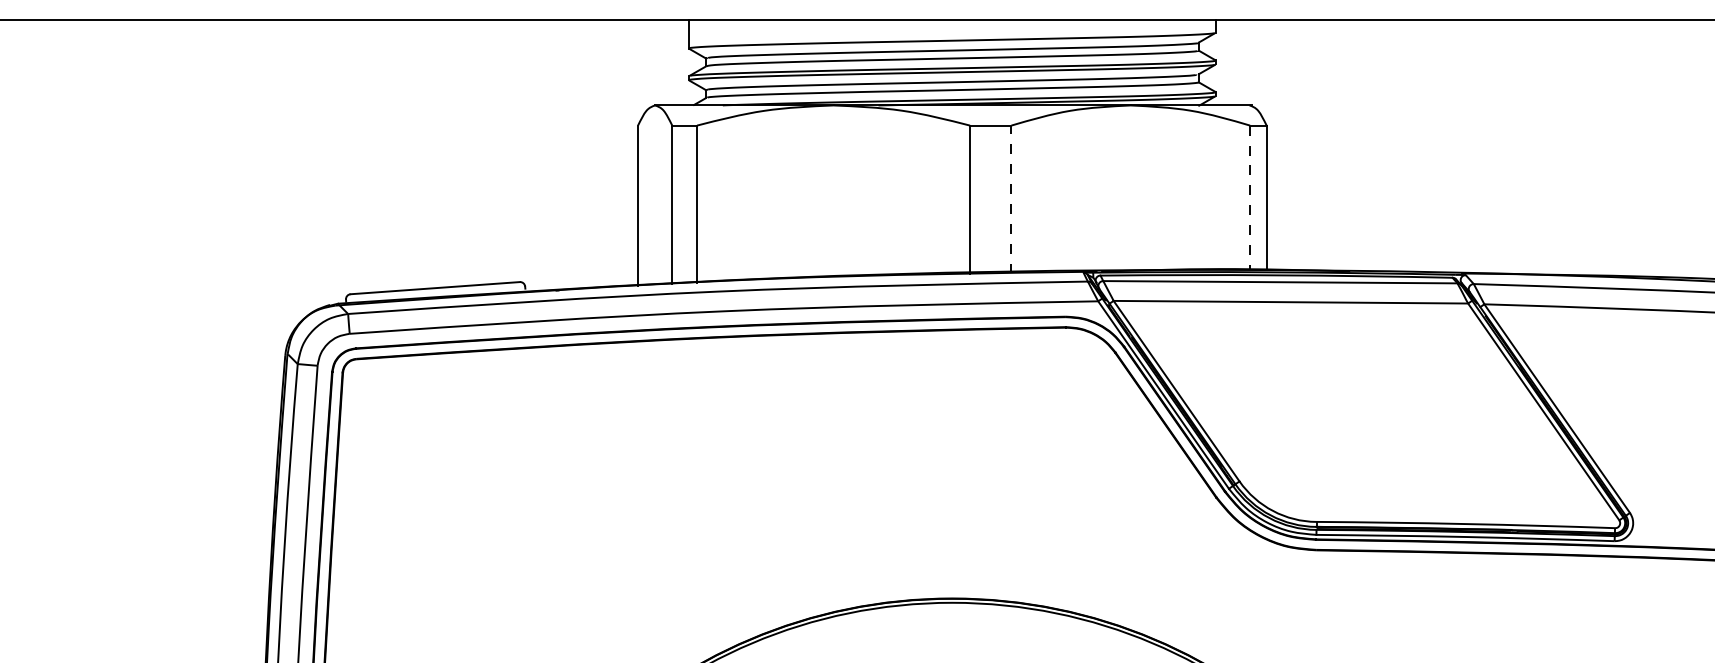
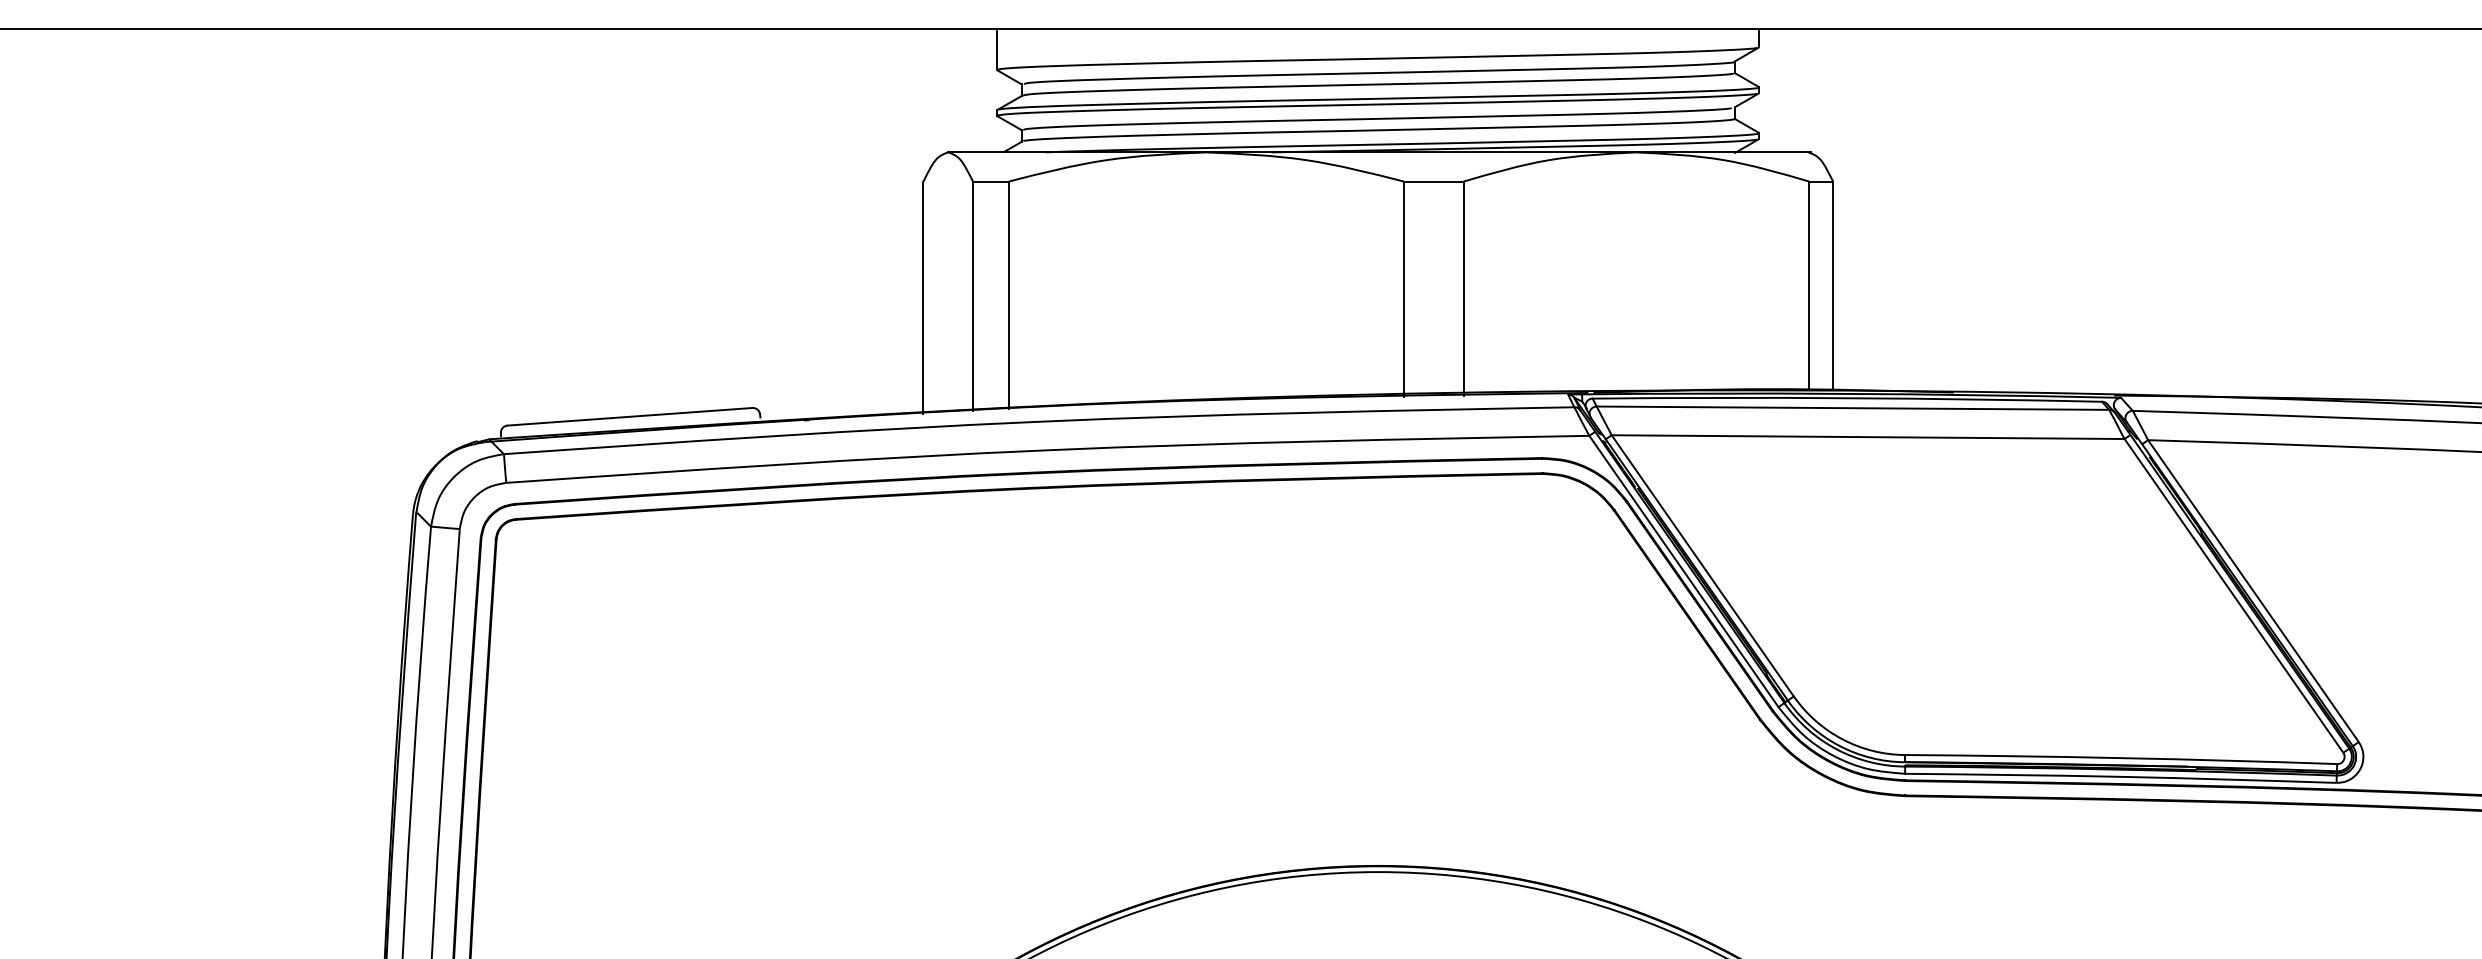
line: (1250, 198) -> (1809, 287), dashed -> solid
line: (1011, 199) -> (1463, 288), dashed -> solid

